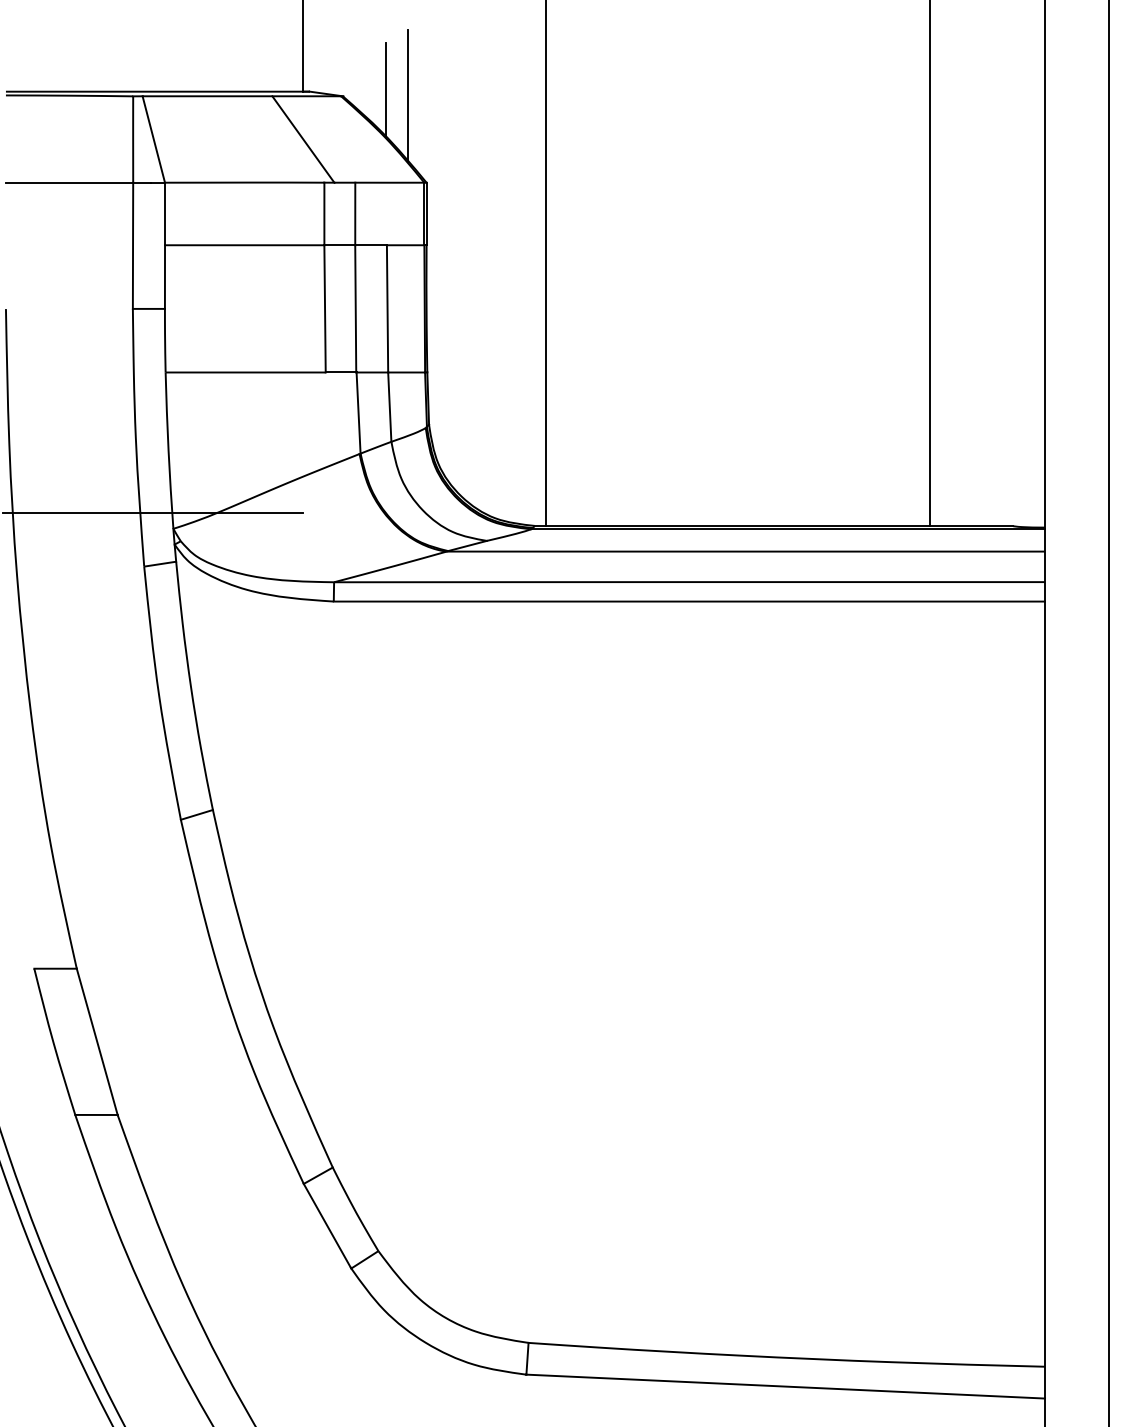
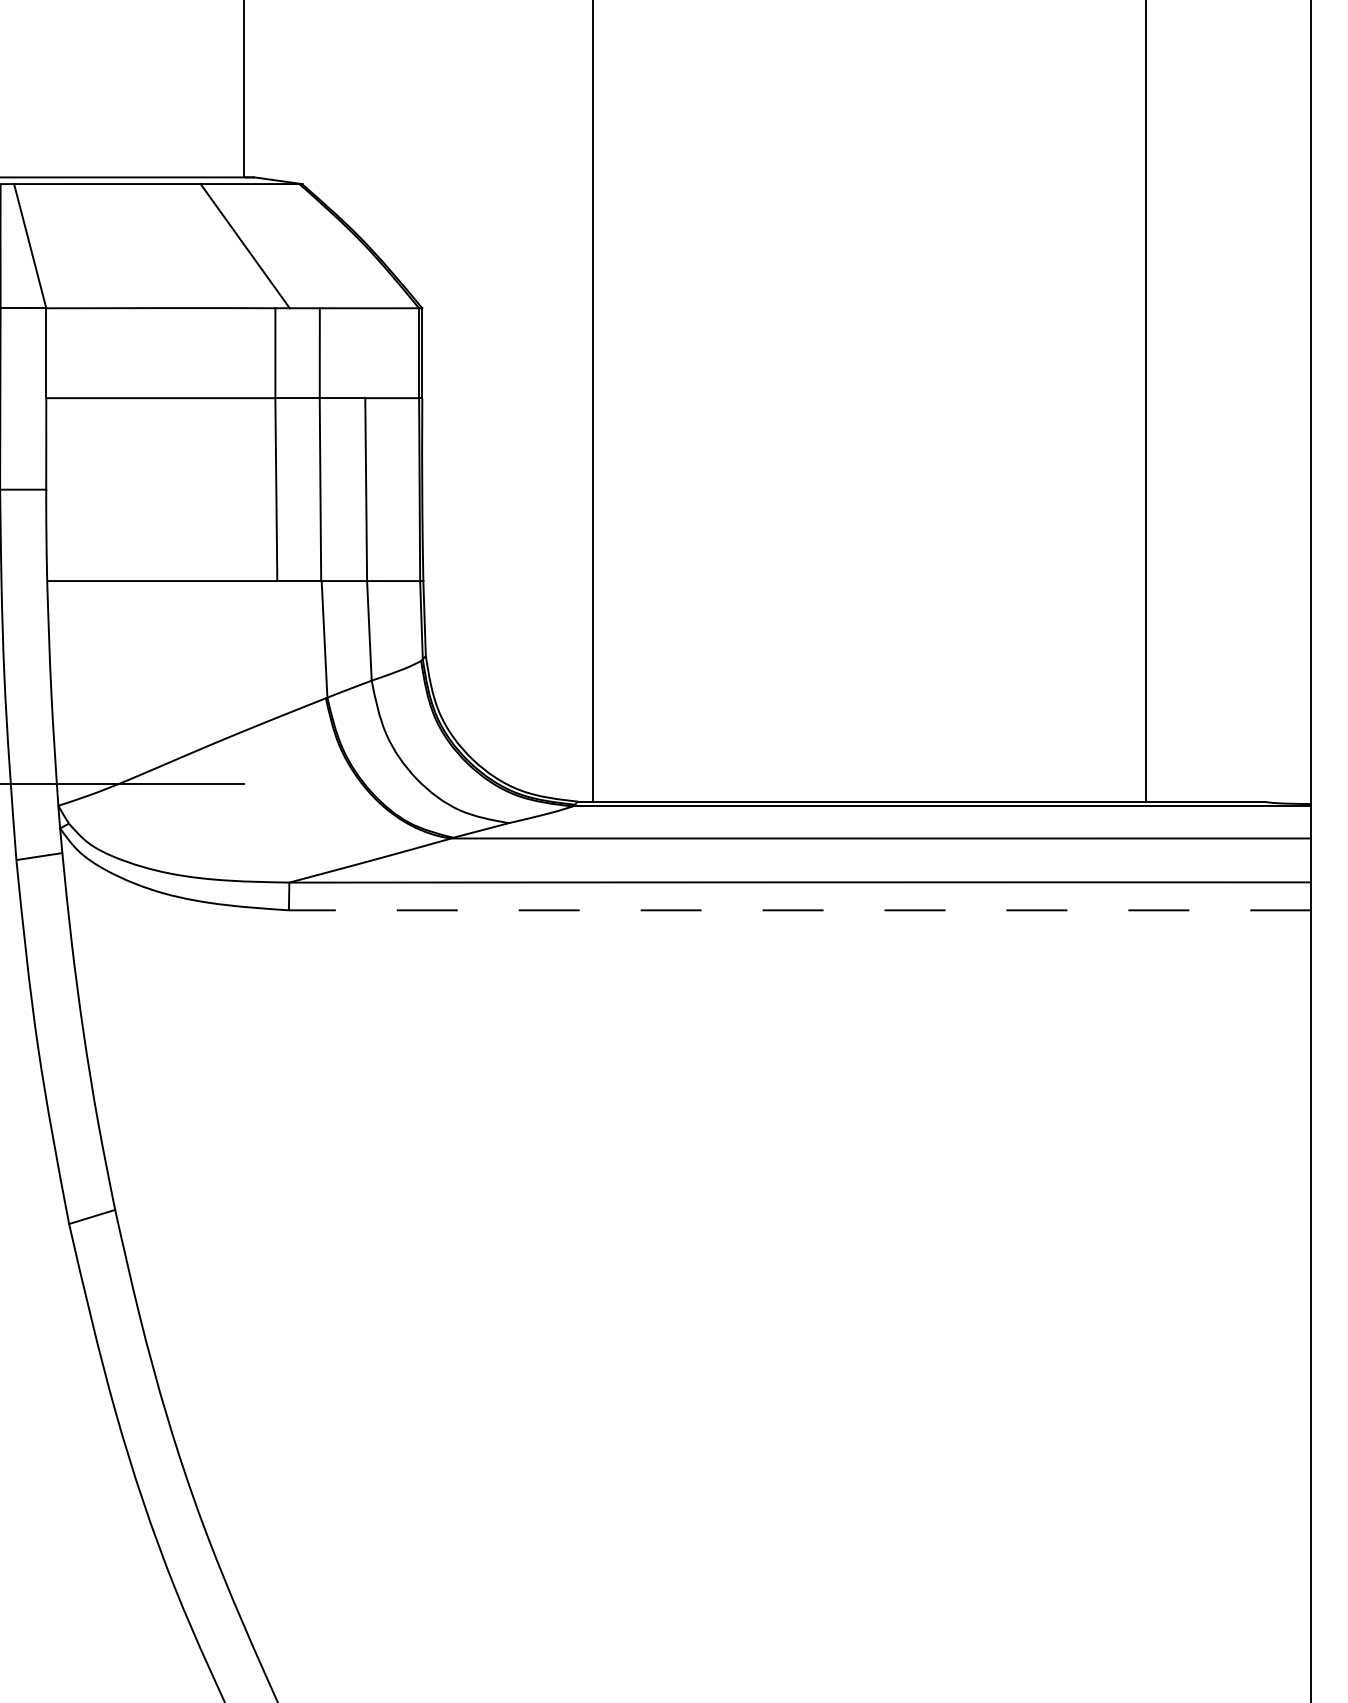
line: (386, 89) -> (364, 174), removed
line: (408, 95) -> (396, 182), removed
line: (689, 601) -> (800, 910), solid -> dashed

